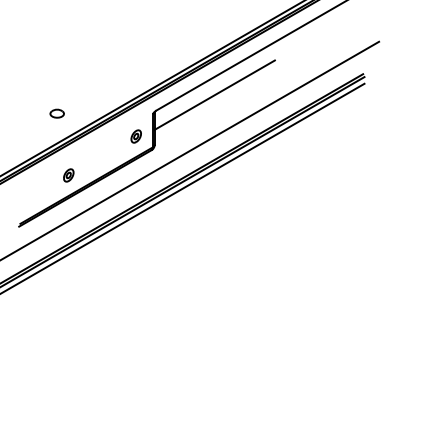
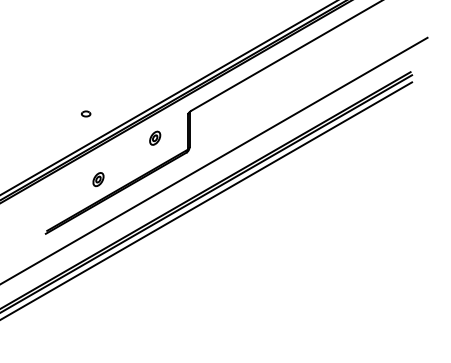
line: (214, 94) -> (253, 93), removed
part: (56, 113) -> (85, 113), size x0.6
part: (135, 136) -> (154, 138), moved

